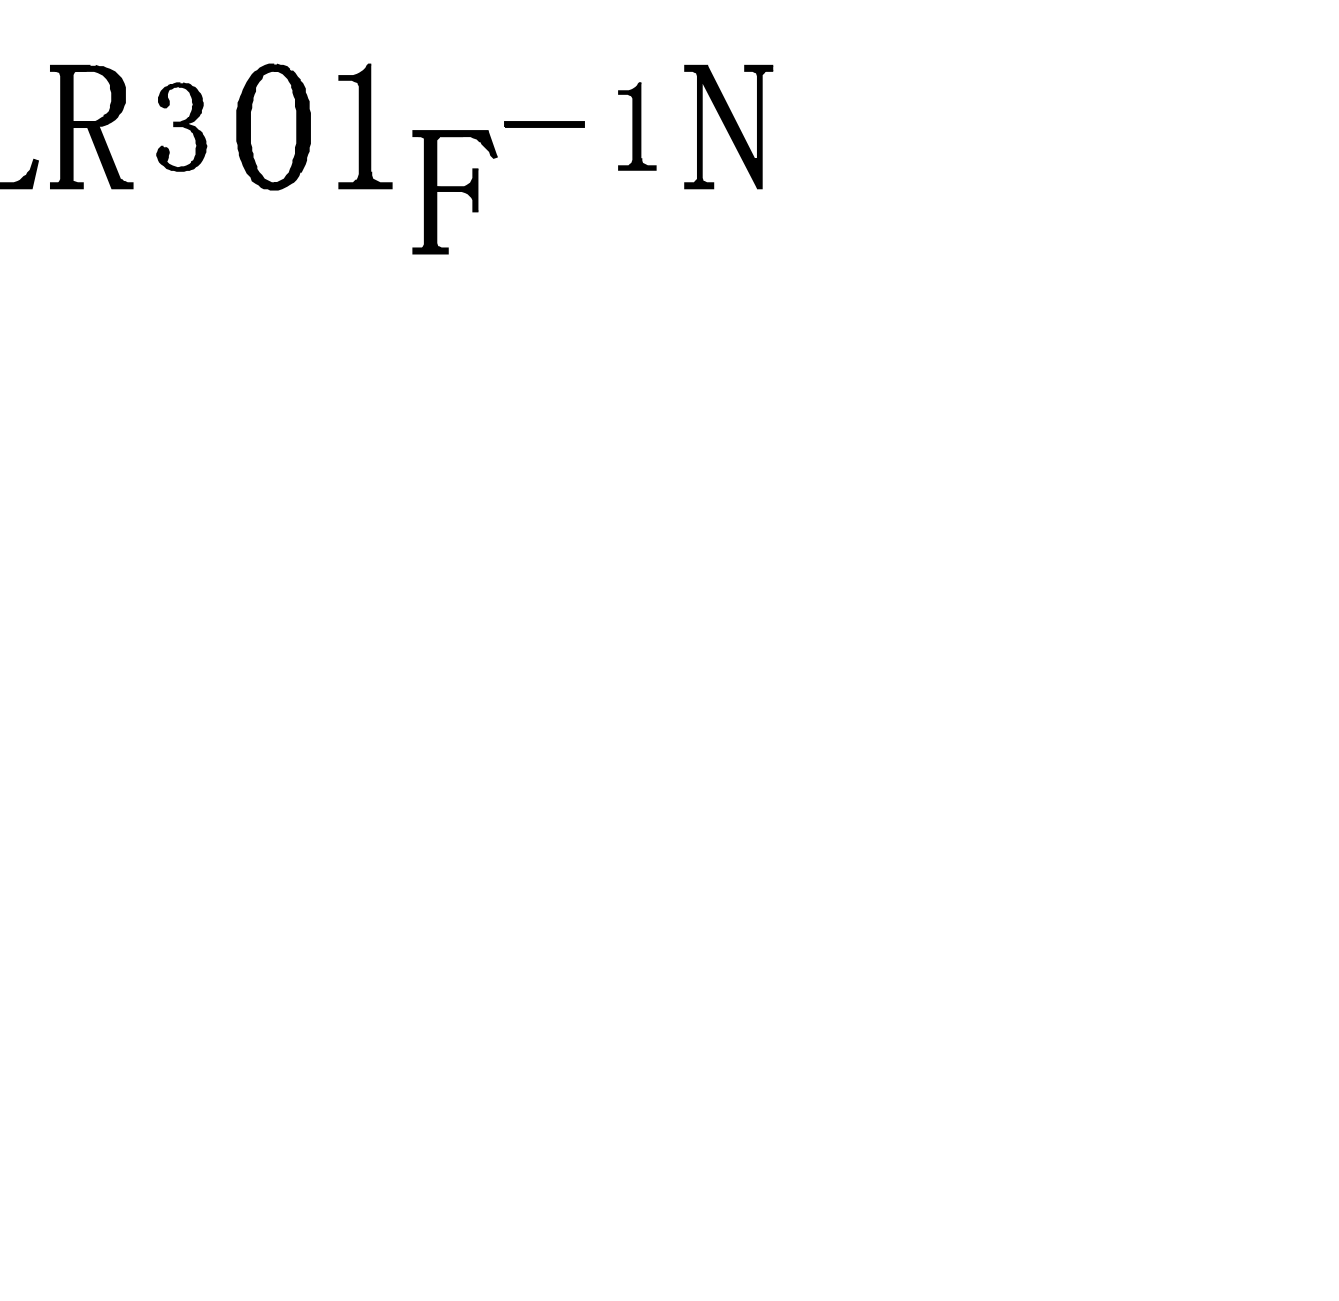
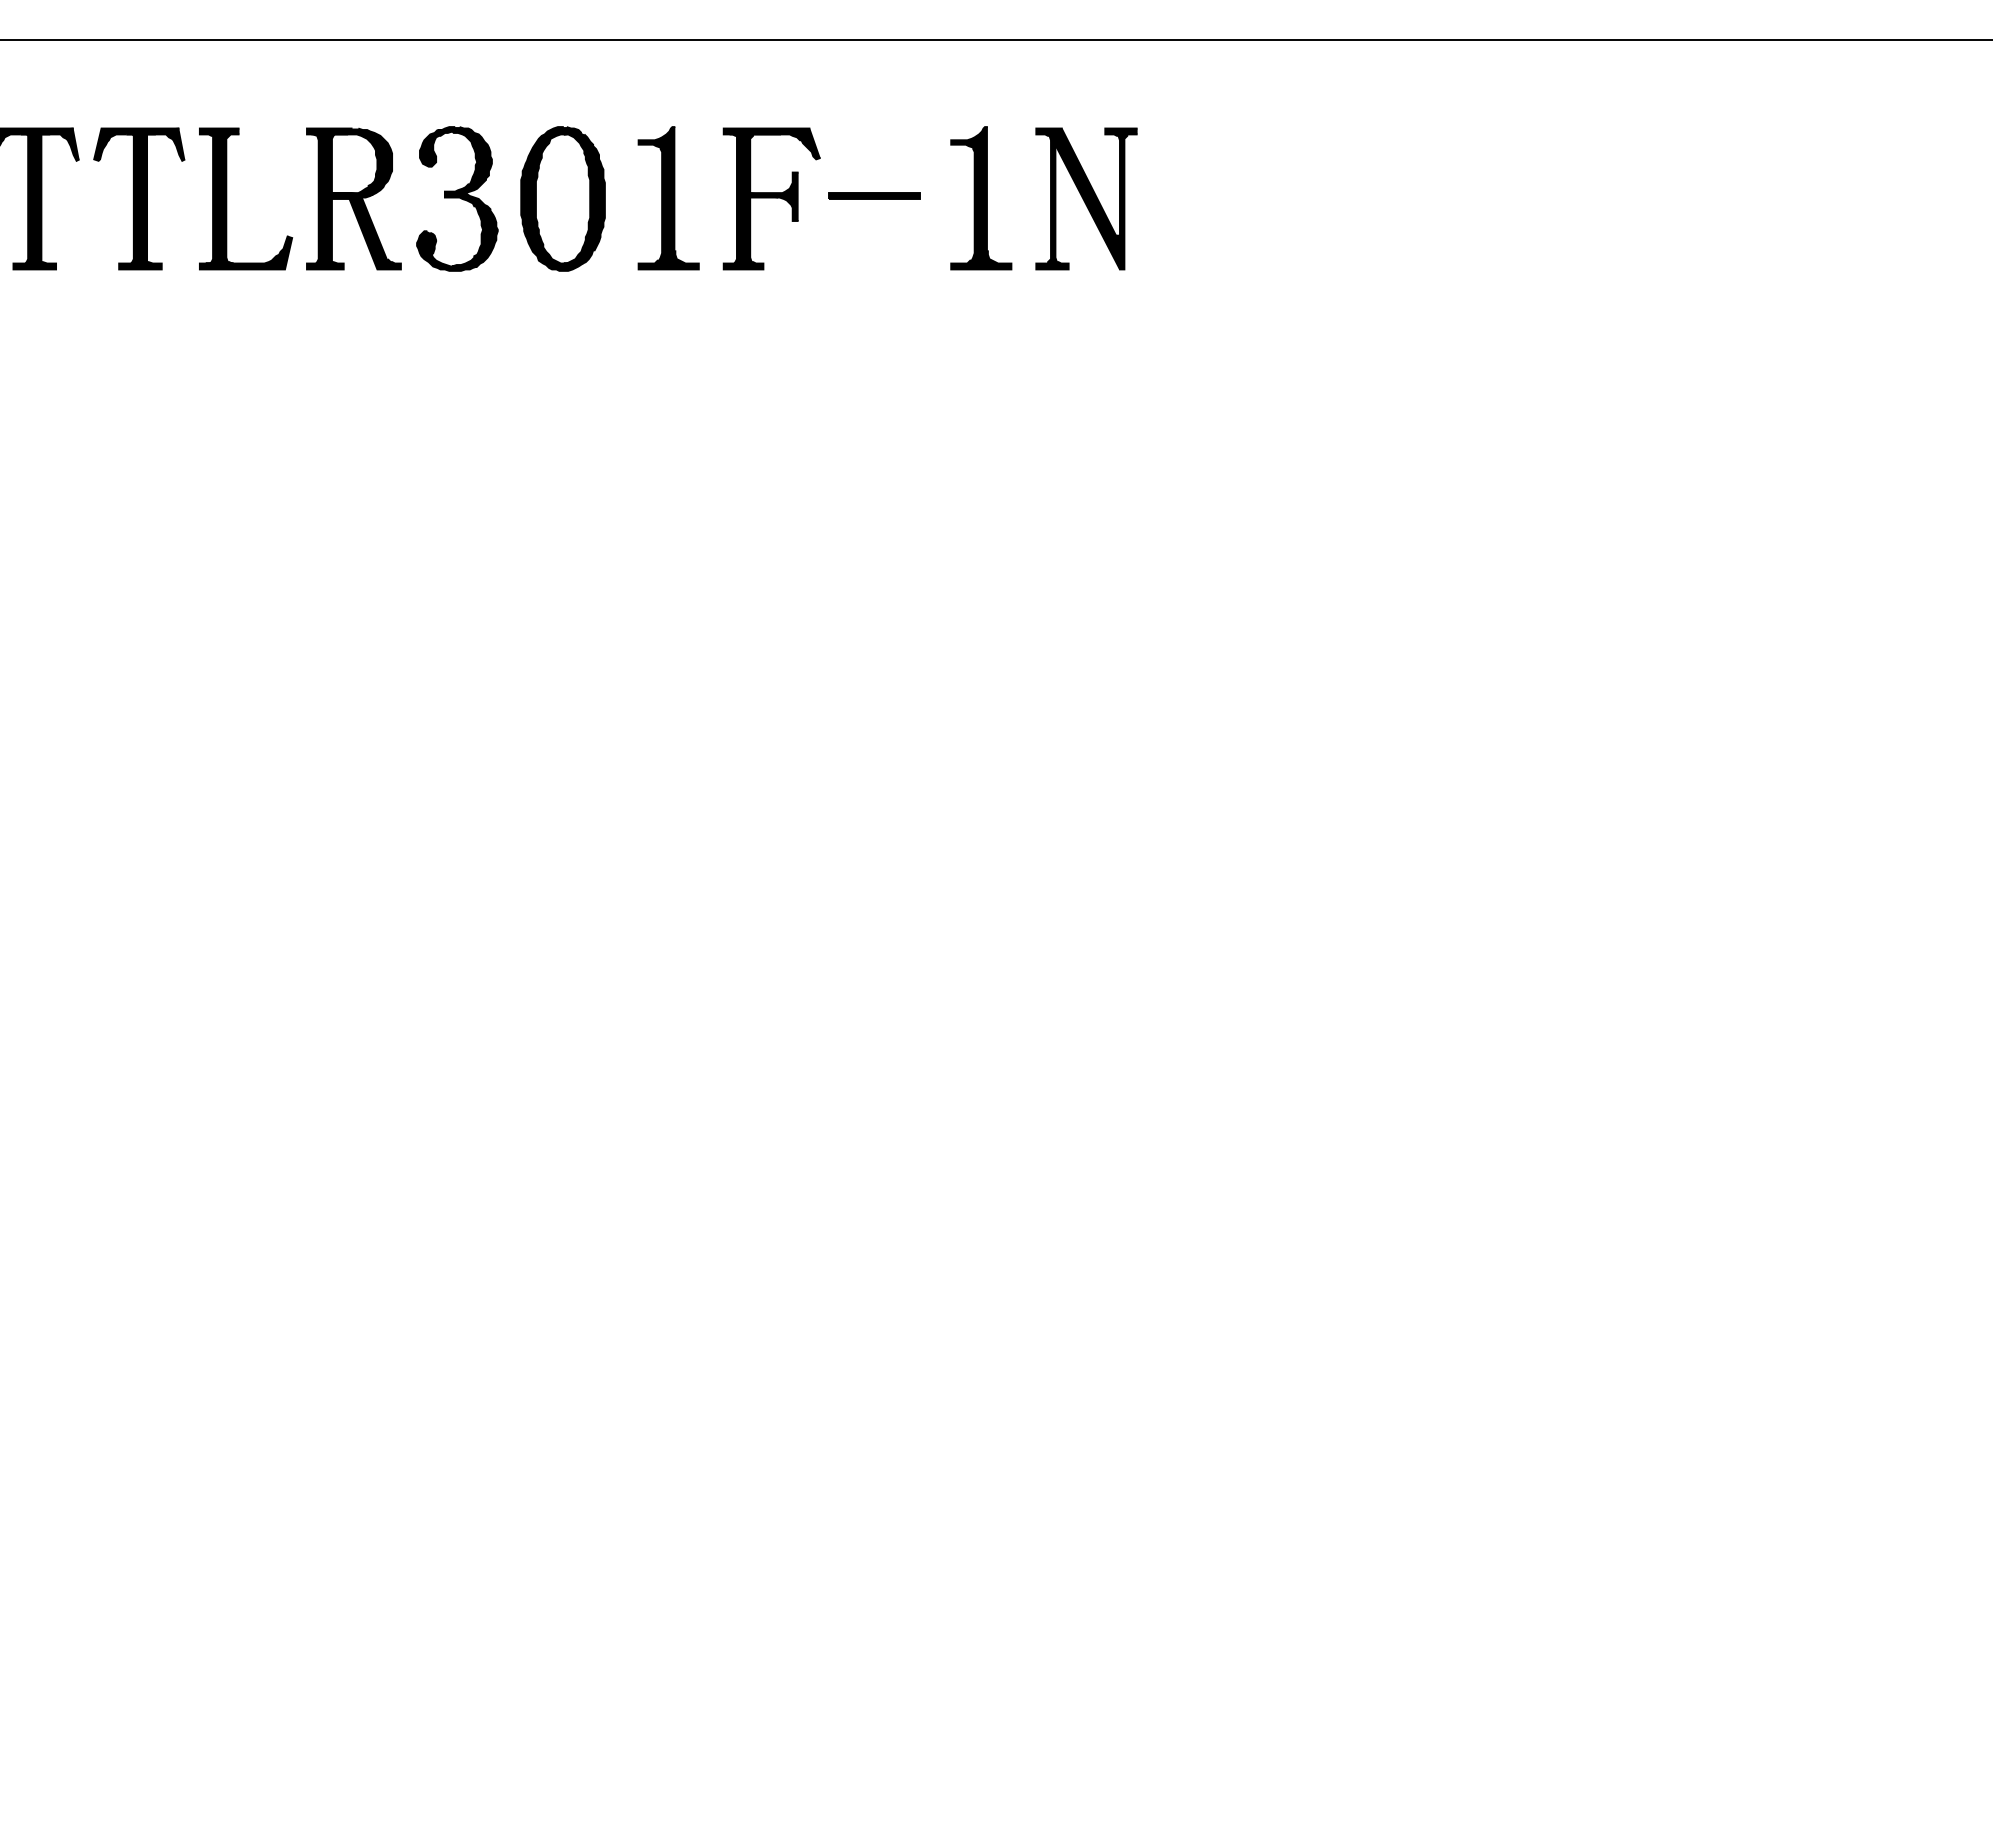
part: (181, 126) -> (457, 198), size x1.43
part: (637, 126) -> (981, 198), size x1.43
part: (454, 191) -> (771, 198), moved

